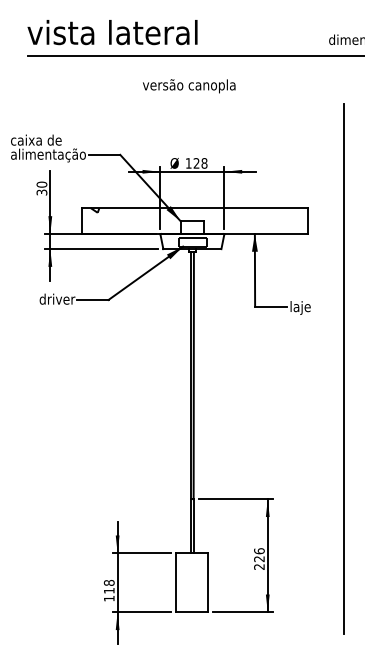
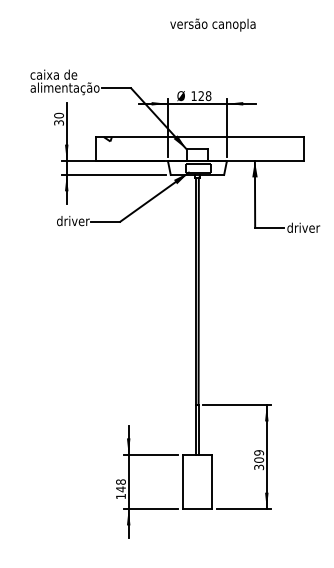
text: (189, 86) -> (213, 25), moved
text: (307, 307) -> (303, 228), laje -> driver
text: (259, 558) -> (259, 459), 226 -> 309
text: (109, 590) -> (121, 489), 118 -> 148

